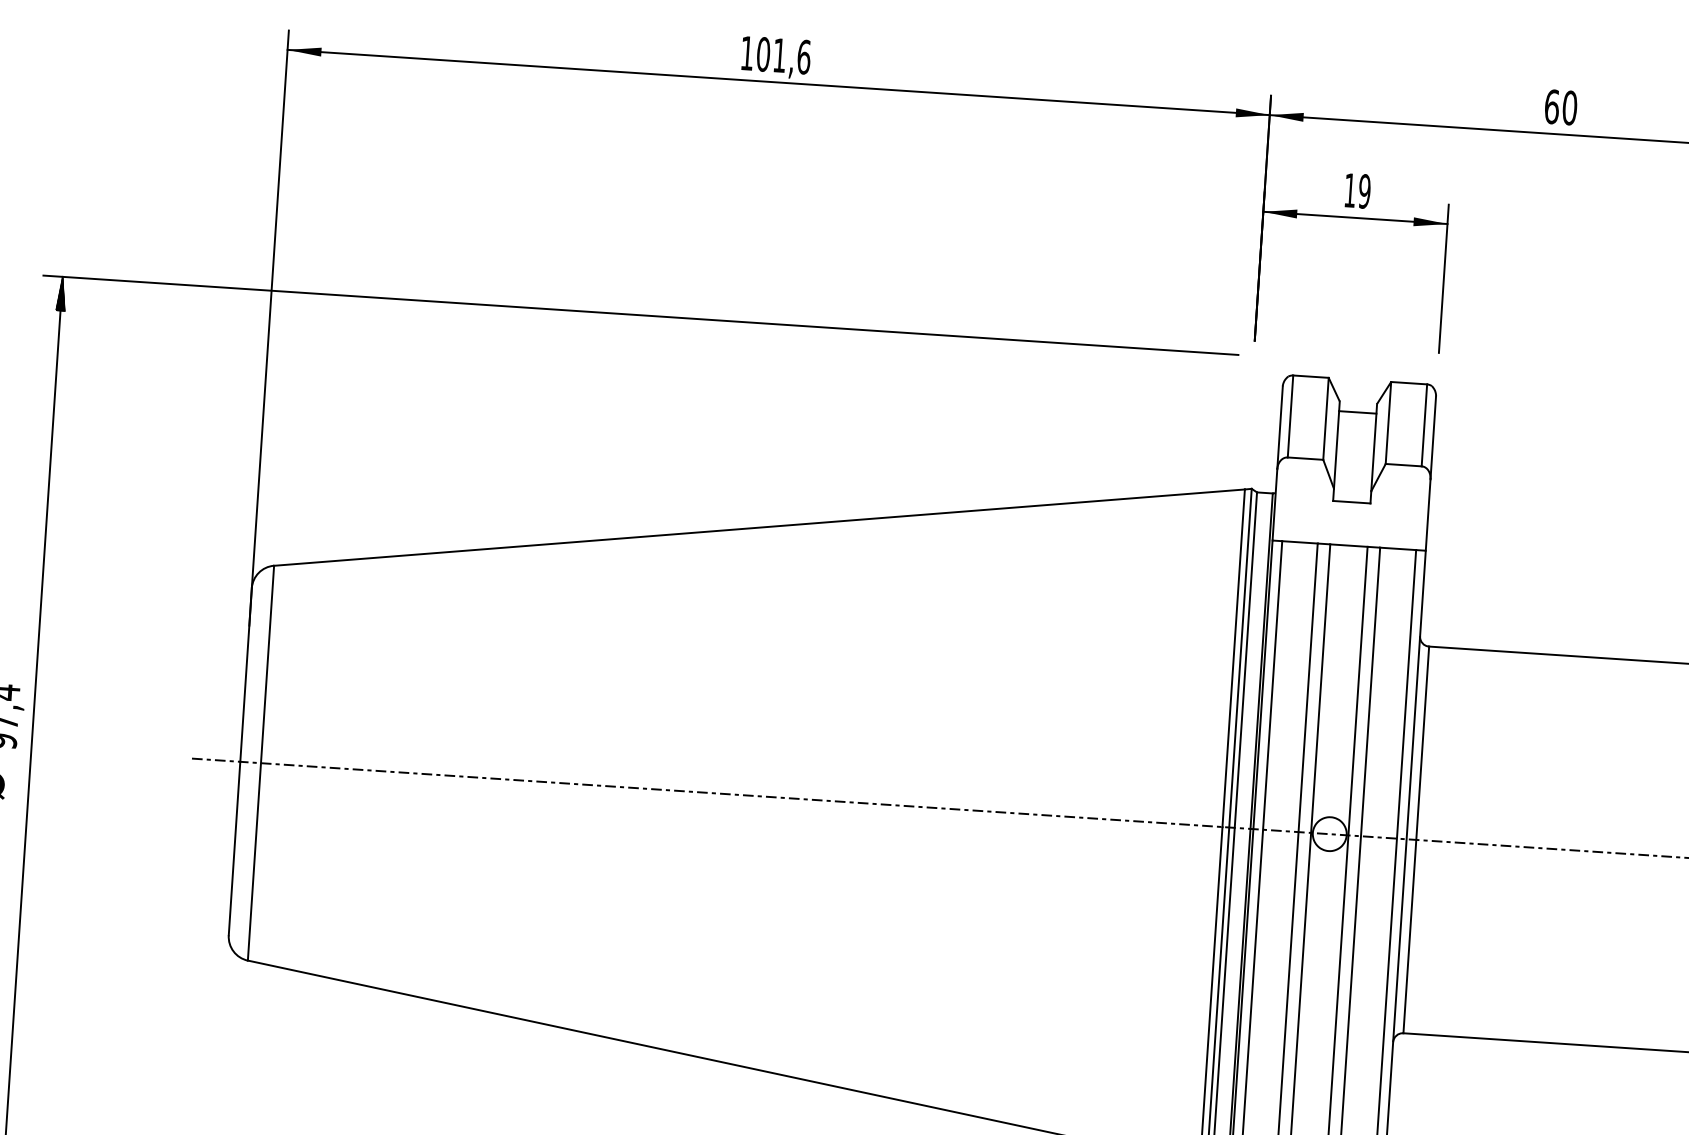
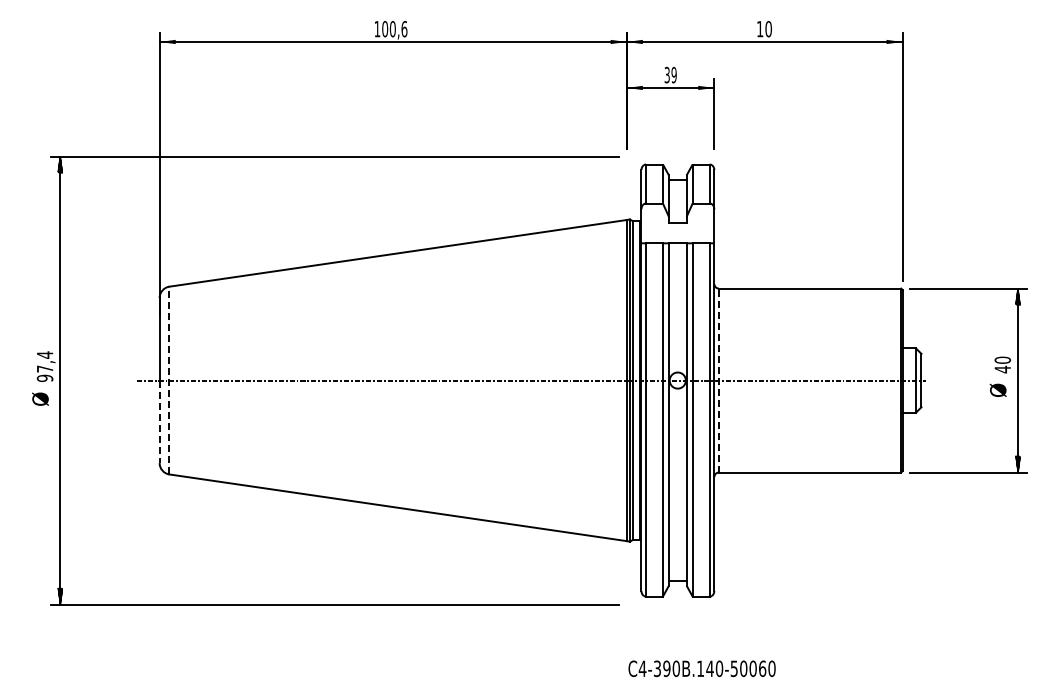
text: (778, 56) -> (392, 29), 101,6 -> 100,6
text: (1550, 107) -> (759, 29), 60 -> 10
text: (1348, 189) -> (666, 74), 19 -> 39
line: (261, 763) -> (169, 380), solid -> dashed
line: (1415, 839) -> (718, 380), solid -> dashed
line: (234, 849) -> (159, 422), solid -> dashed

